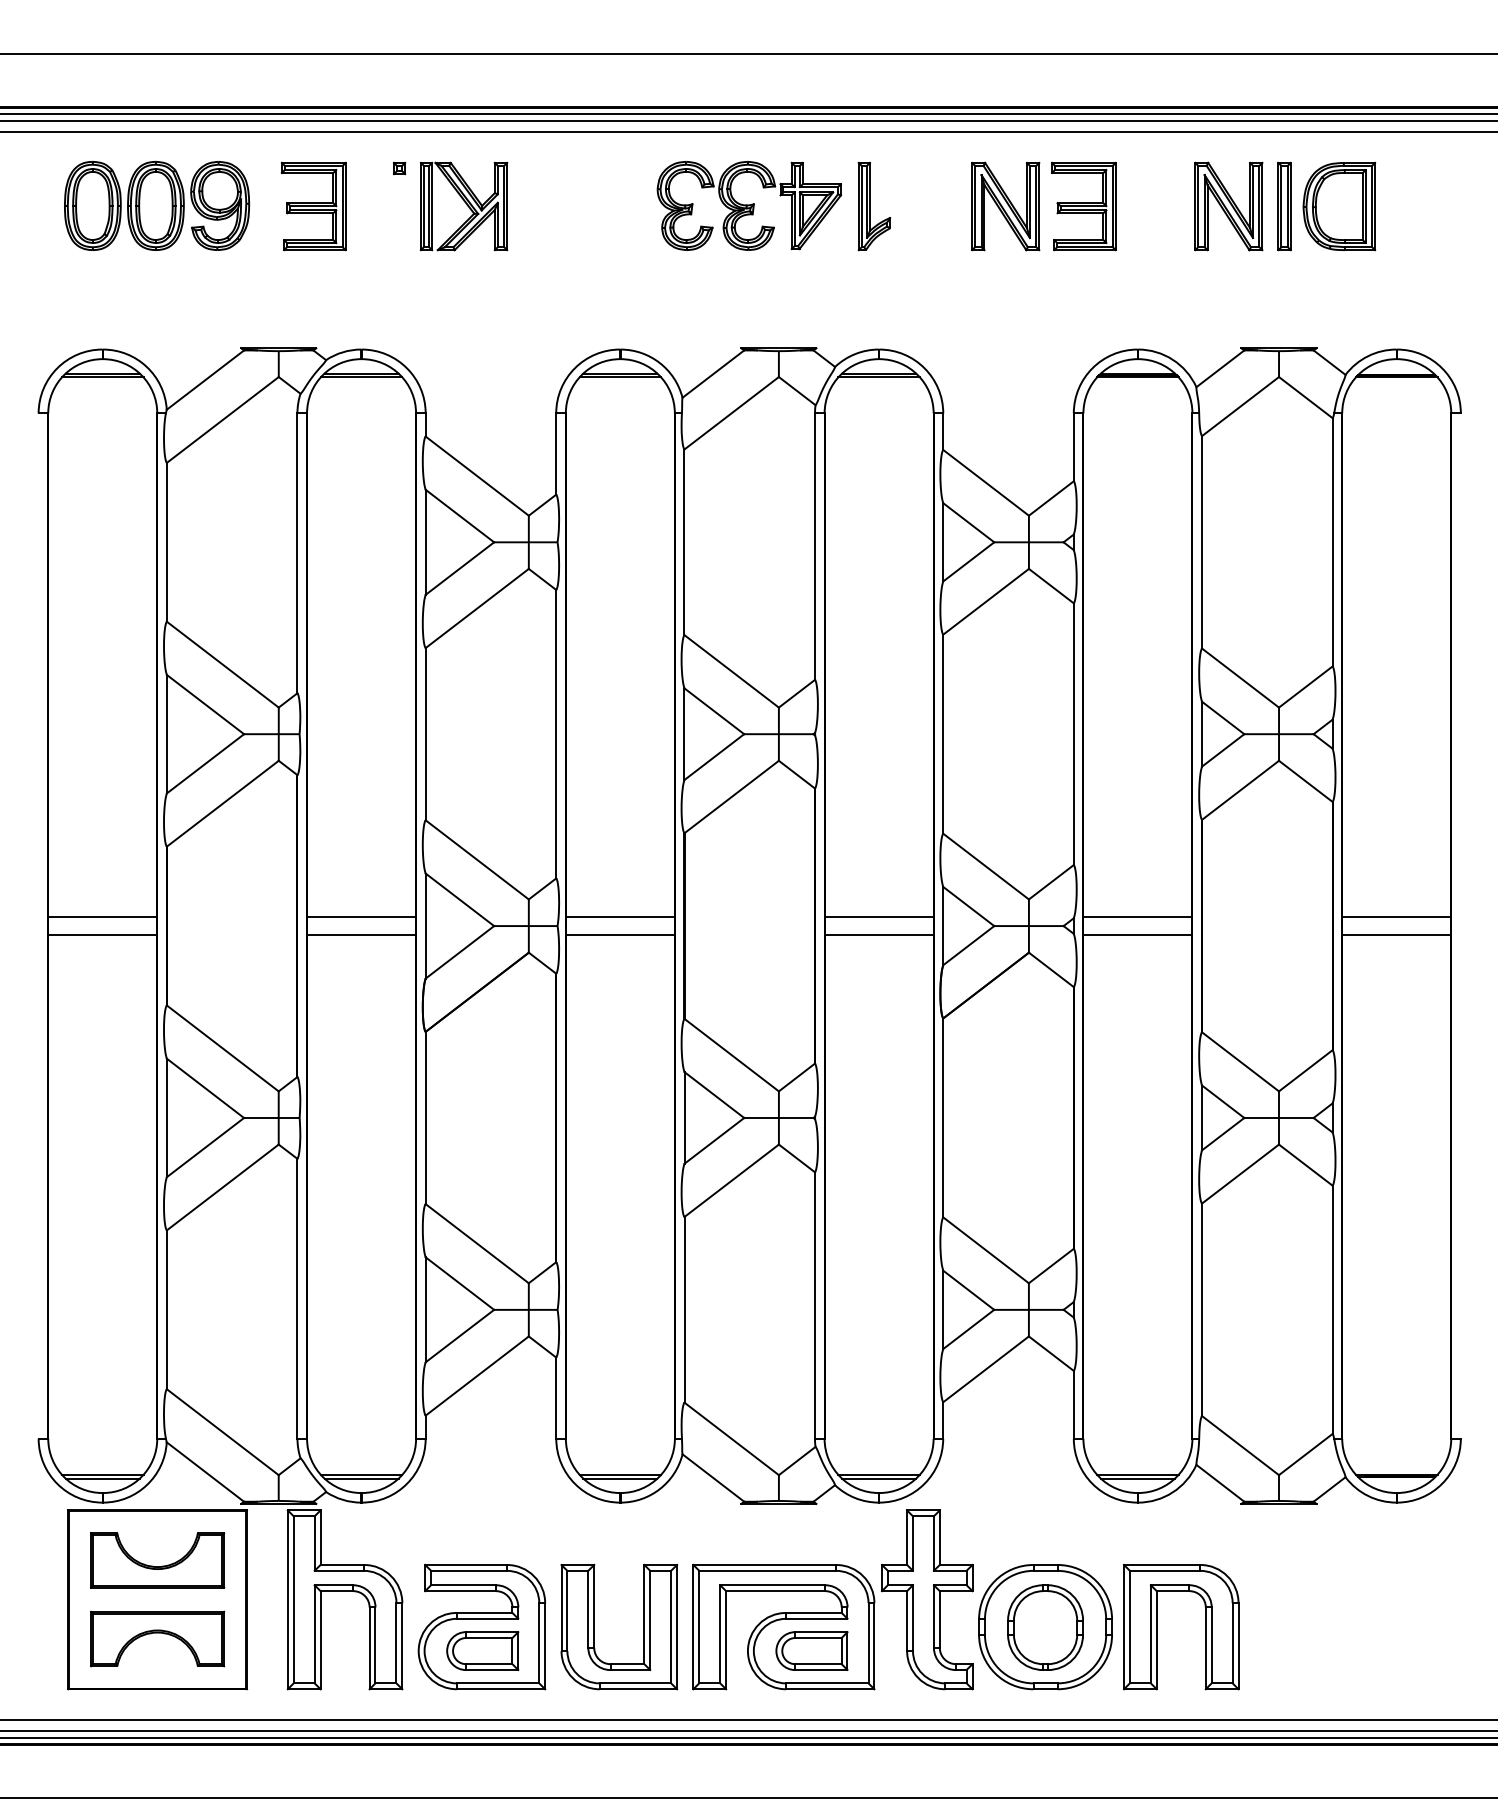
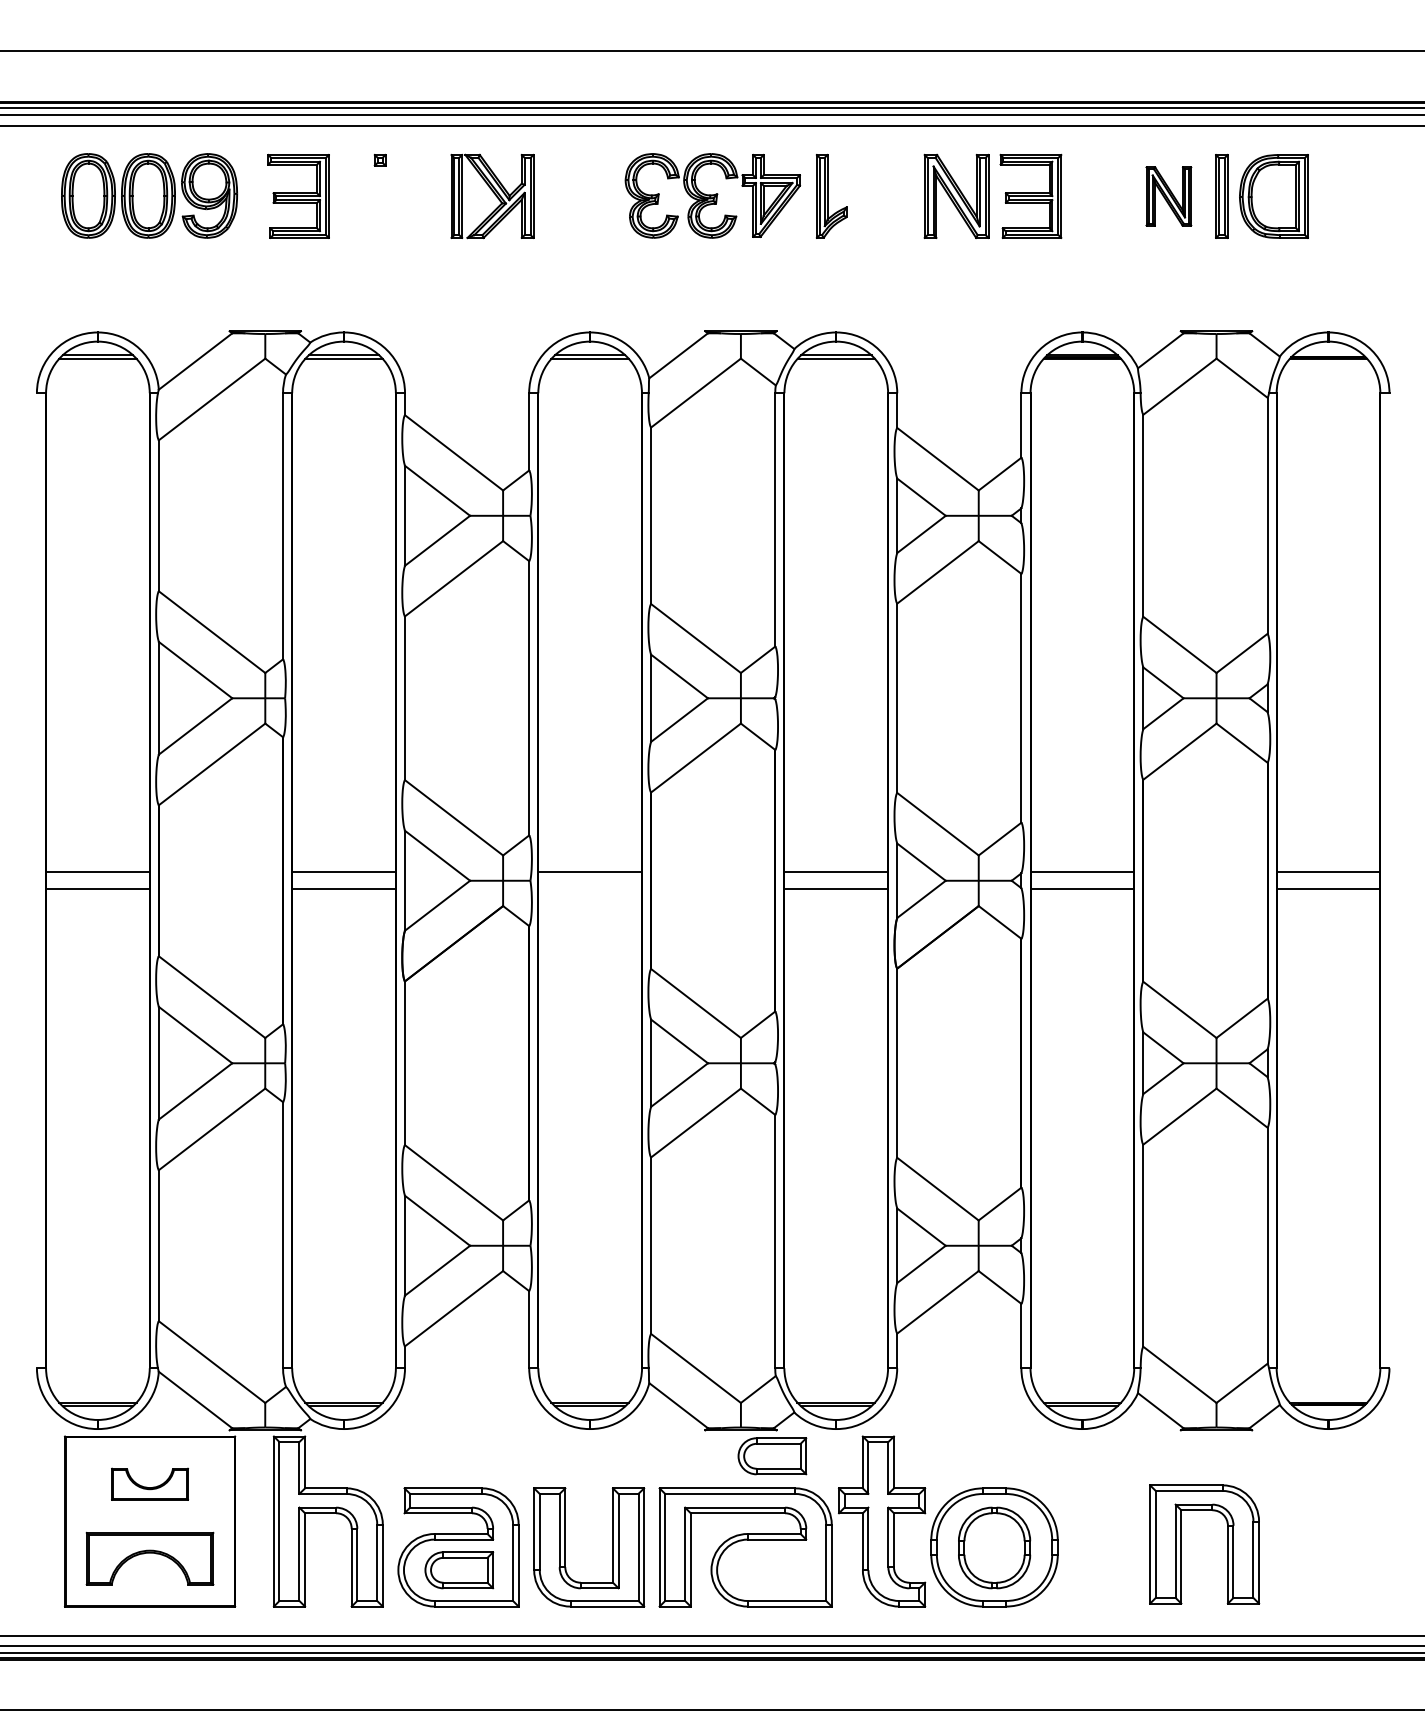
part: (464, 206) -> (492, 196), moved
part: (1228, 206) -> (1168, 196), size x0.7
line: (619, 935) -> (589, 889), removed
part: (157, 1560) -> (149, 1484), size x0.6
part: (1156, 1627) -> (1181, 1544), moved
part: (812, 1651) -> (772, 1456), moved

